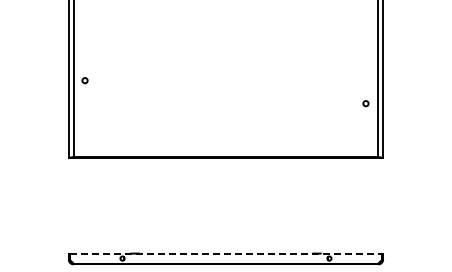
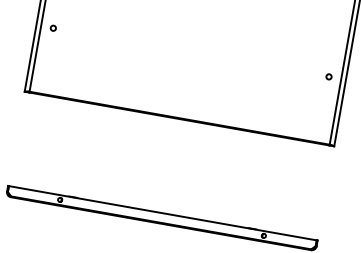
circle: (84, 80) -> (52, 28), moved
circle: (365, 103) -> (328, 76), moved
line: (226, 253) -> (163, 213), dashed -> solid

